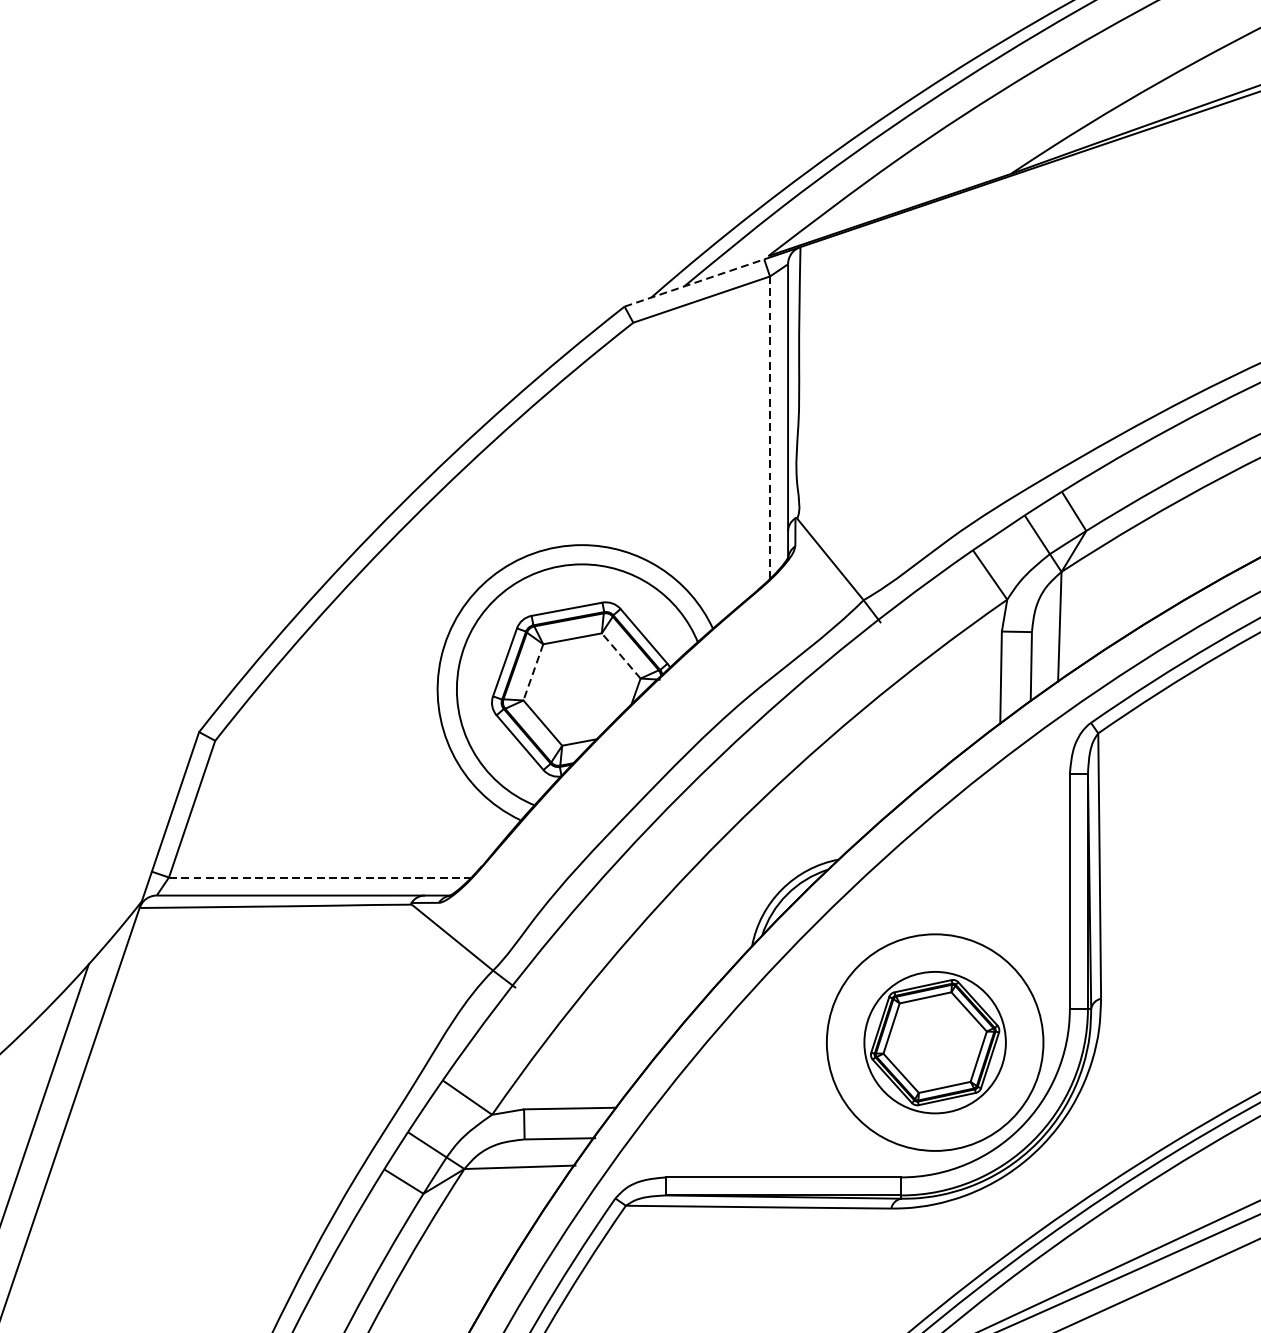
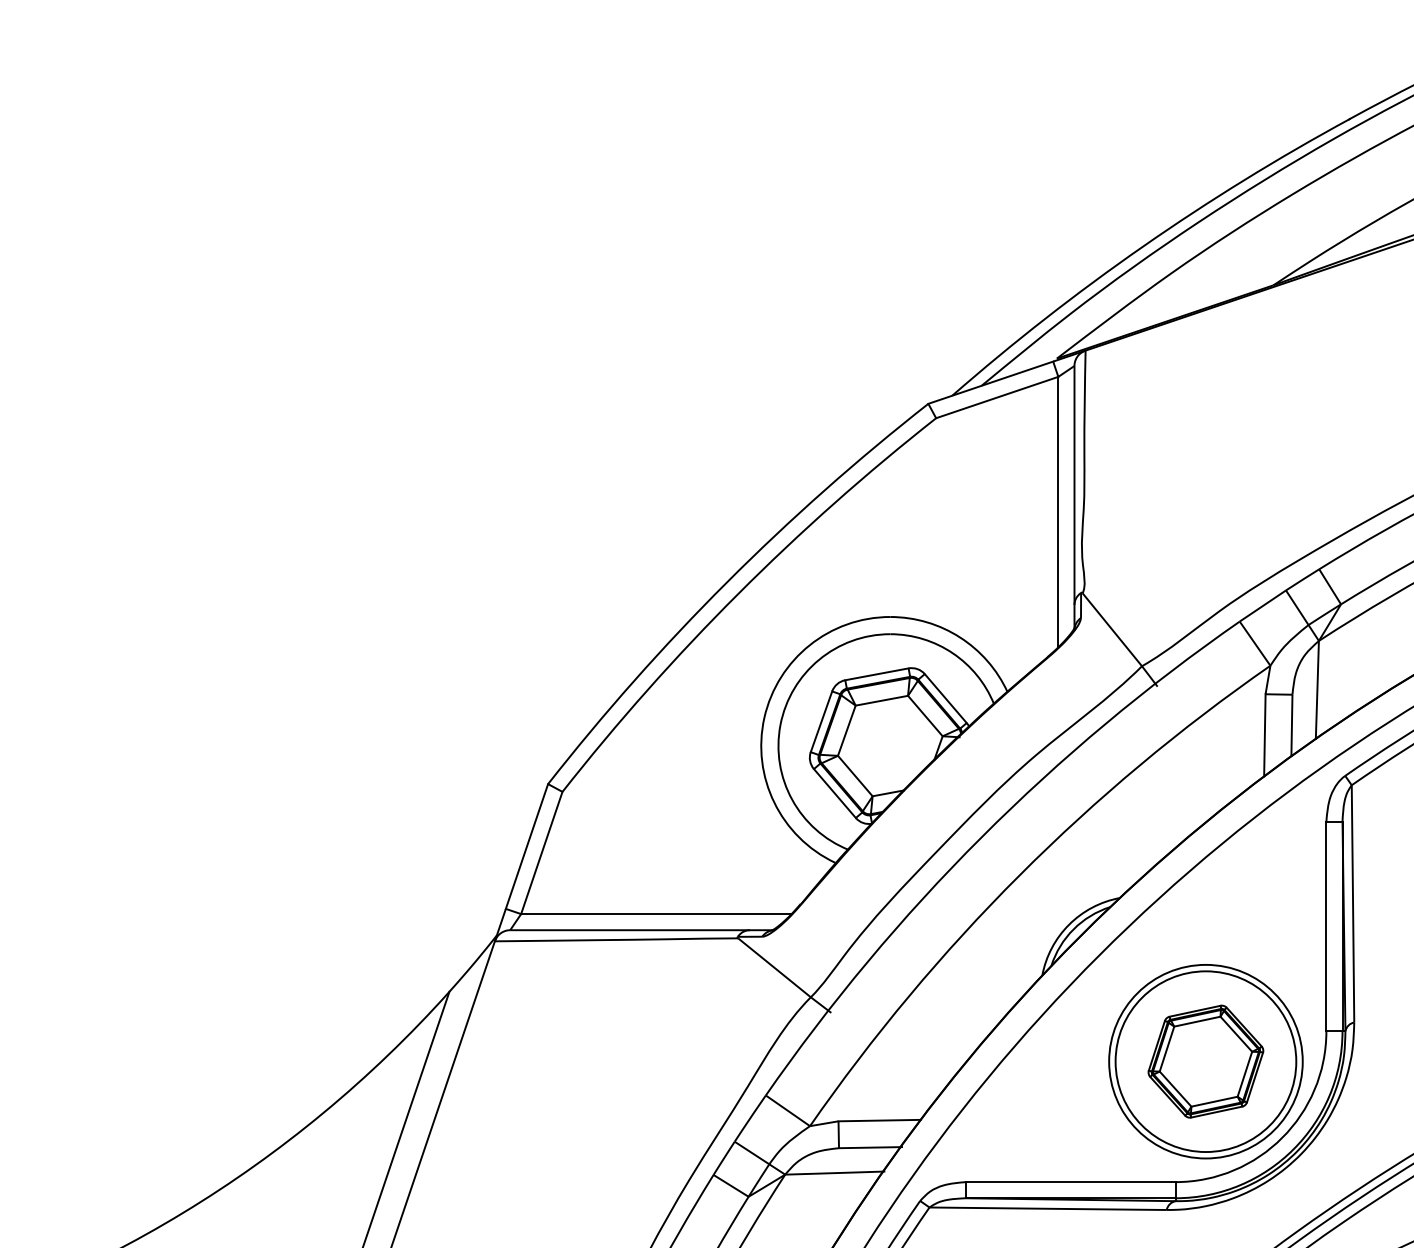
line: (694, 282) -> (990, 382), dashed -> solid
line: (770, 427) -> (1058, 511), dashed -> solid
line: (621, 656) -> (925, 716), dashed -> solid
line: (532, 672) -> (846, 730), dashed -> solid
line: (320, 877) -> (656, 914), dashed -> solid
circle: (934, 1042) -> (1205, 1061), size x1.43

